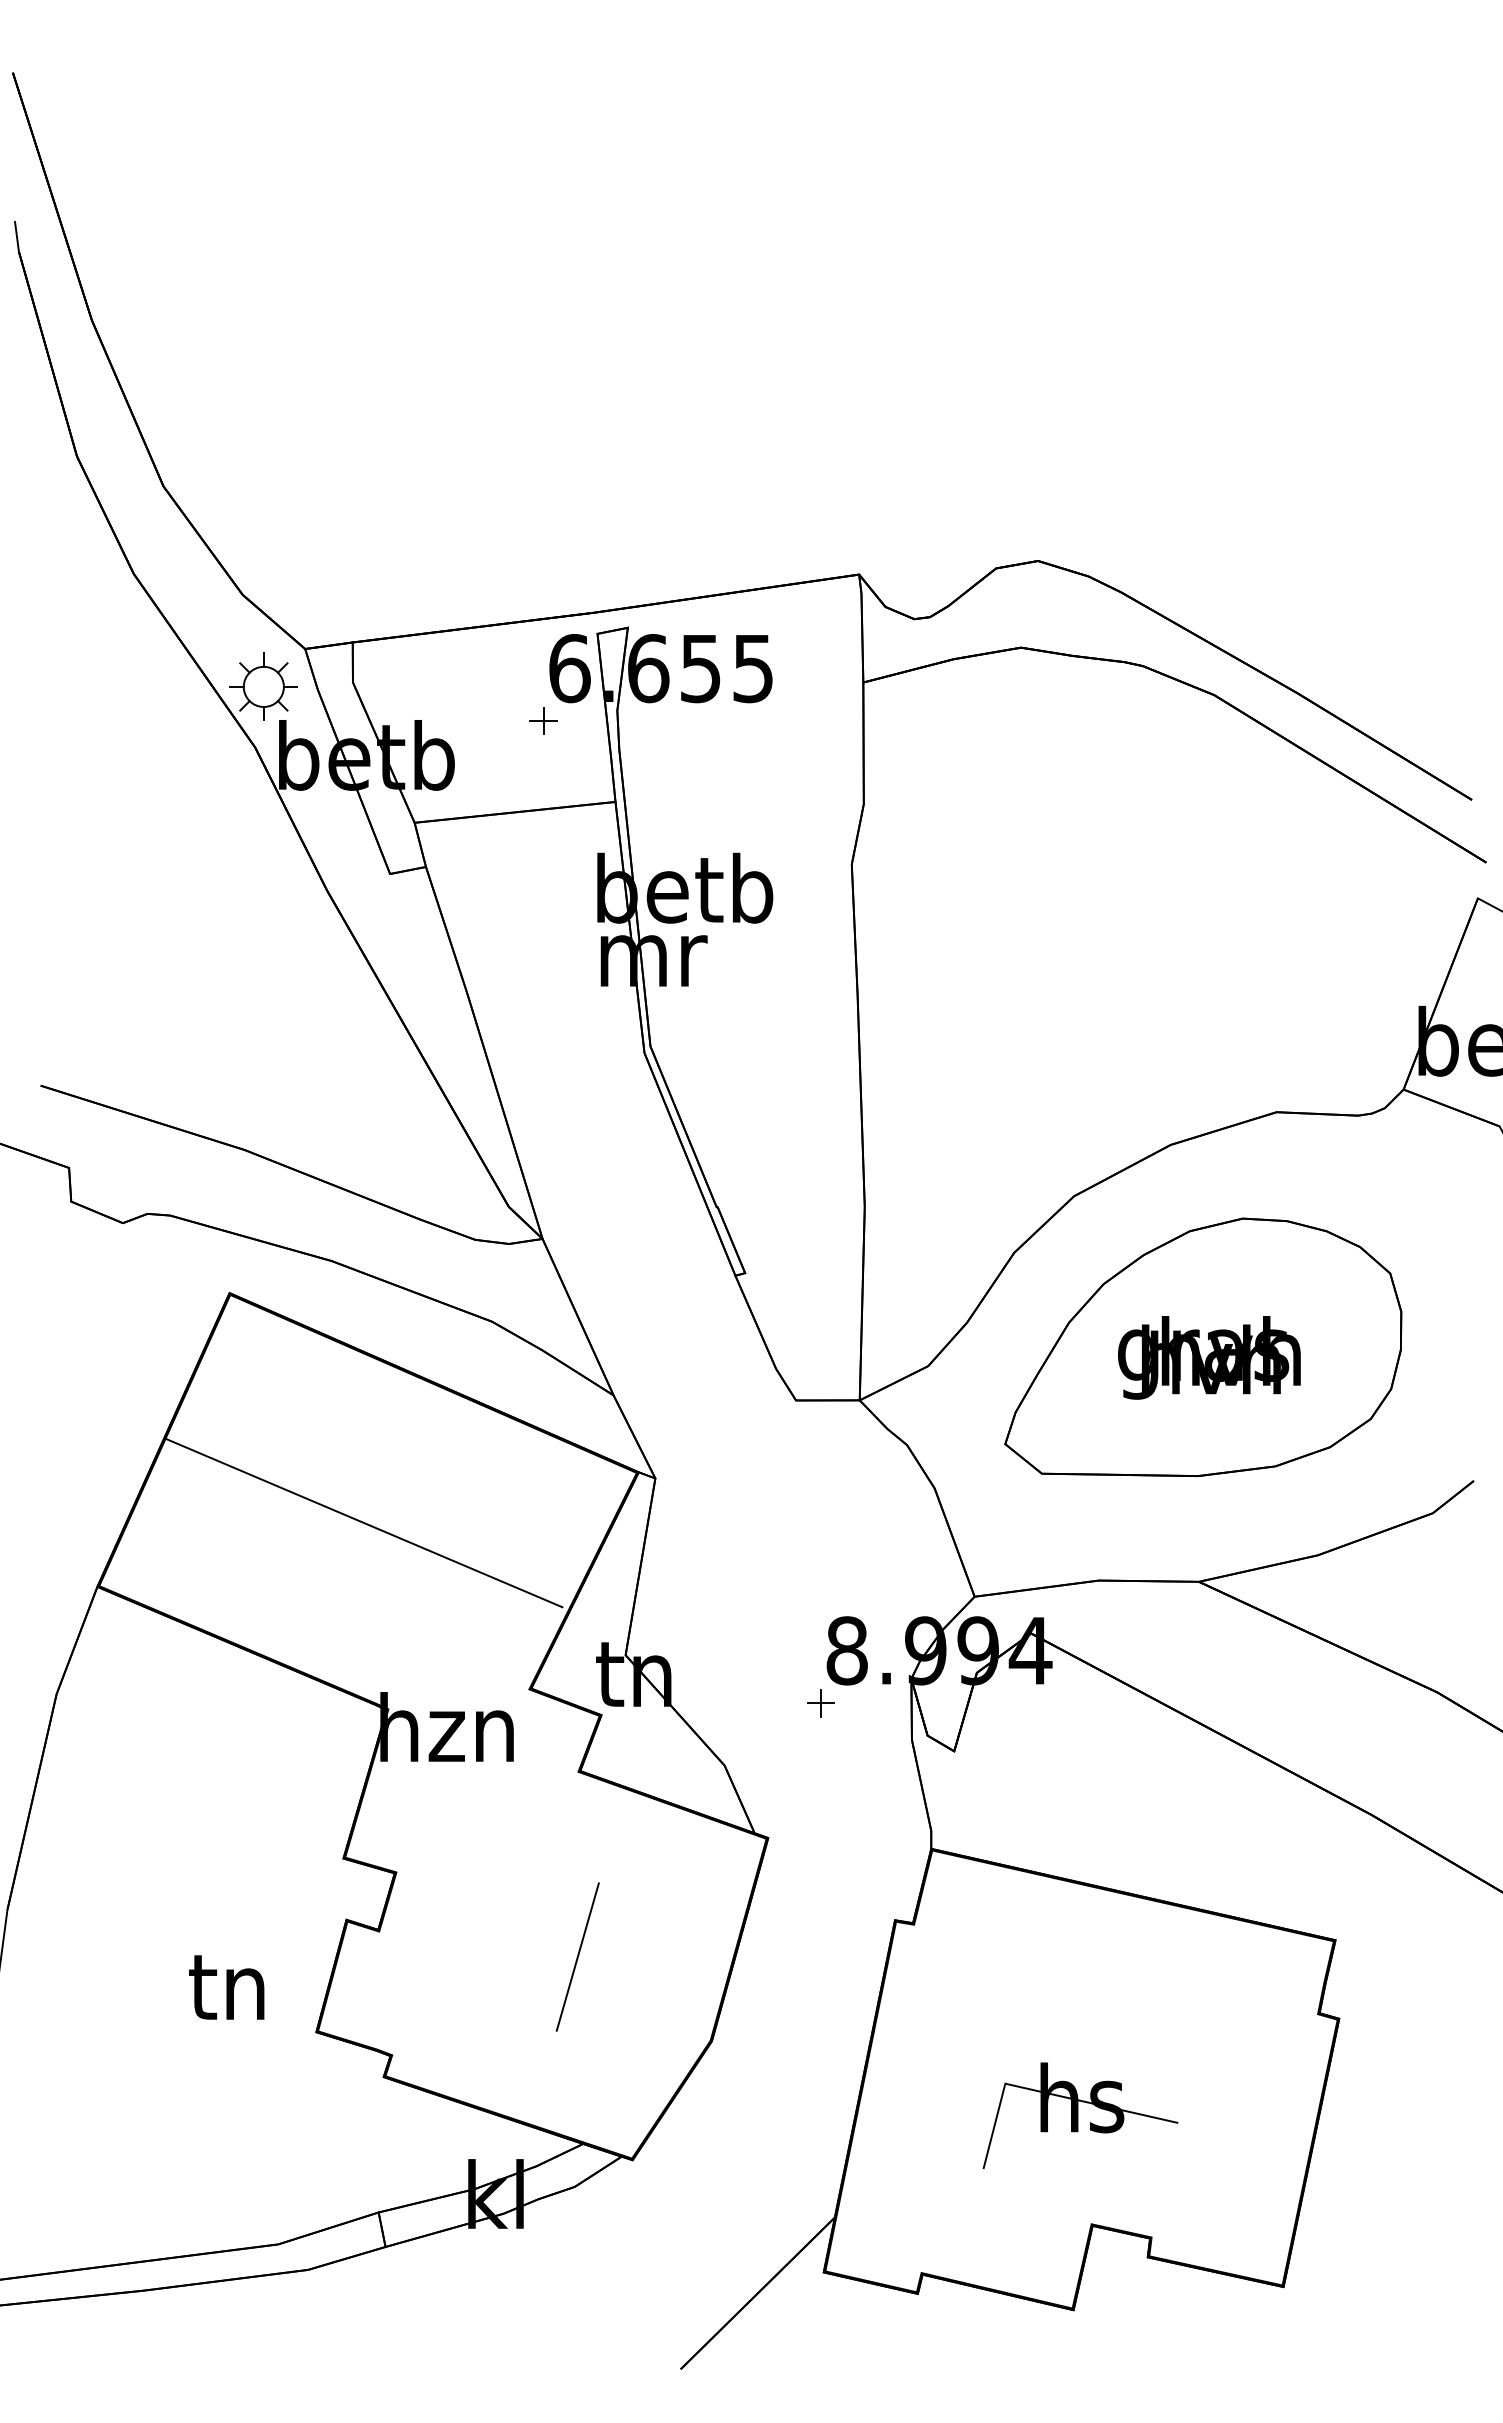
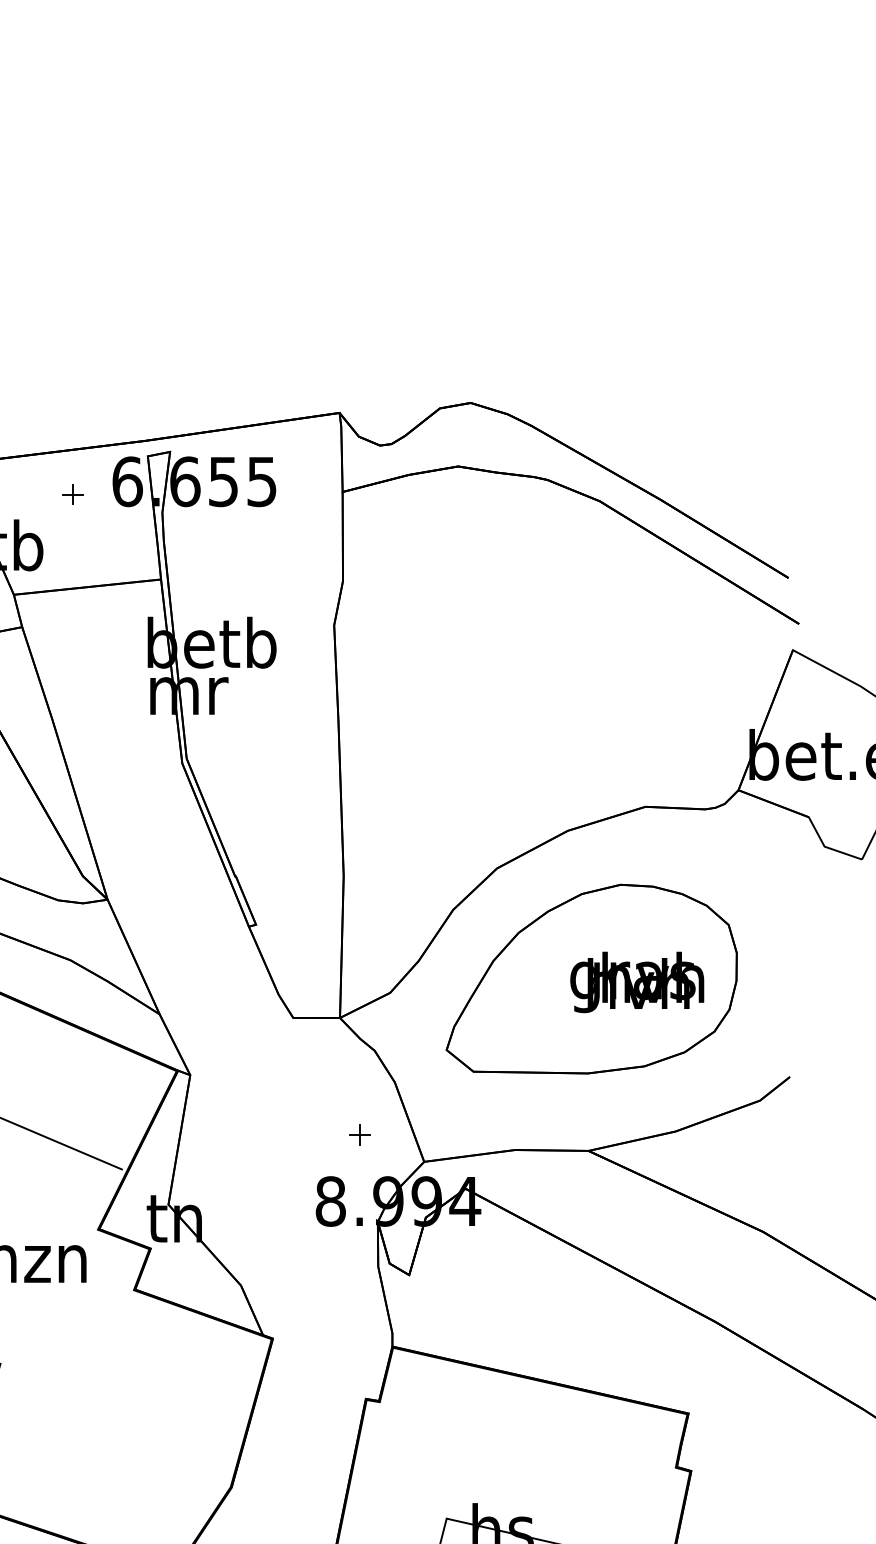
part: (543, 720) -> (73, 494), moved
text: (1209, 1357) -> (637, 982), moved
part: (820, 1703) -> (359, 1135), moved
line: (577, 1956) -> (133, 1425), removed

